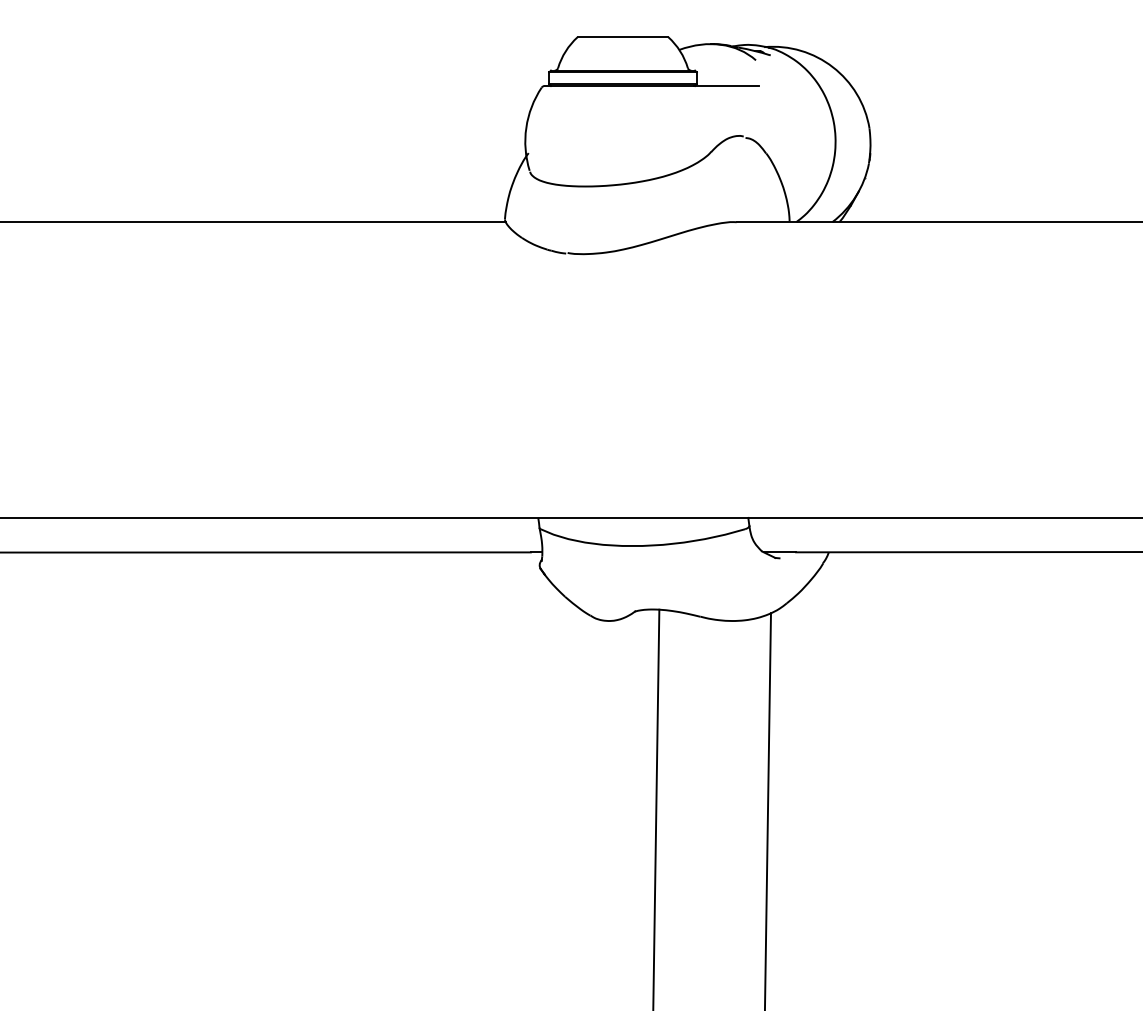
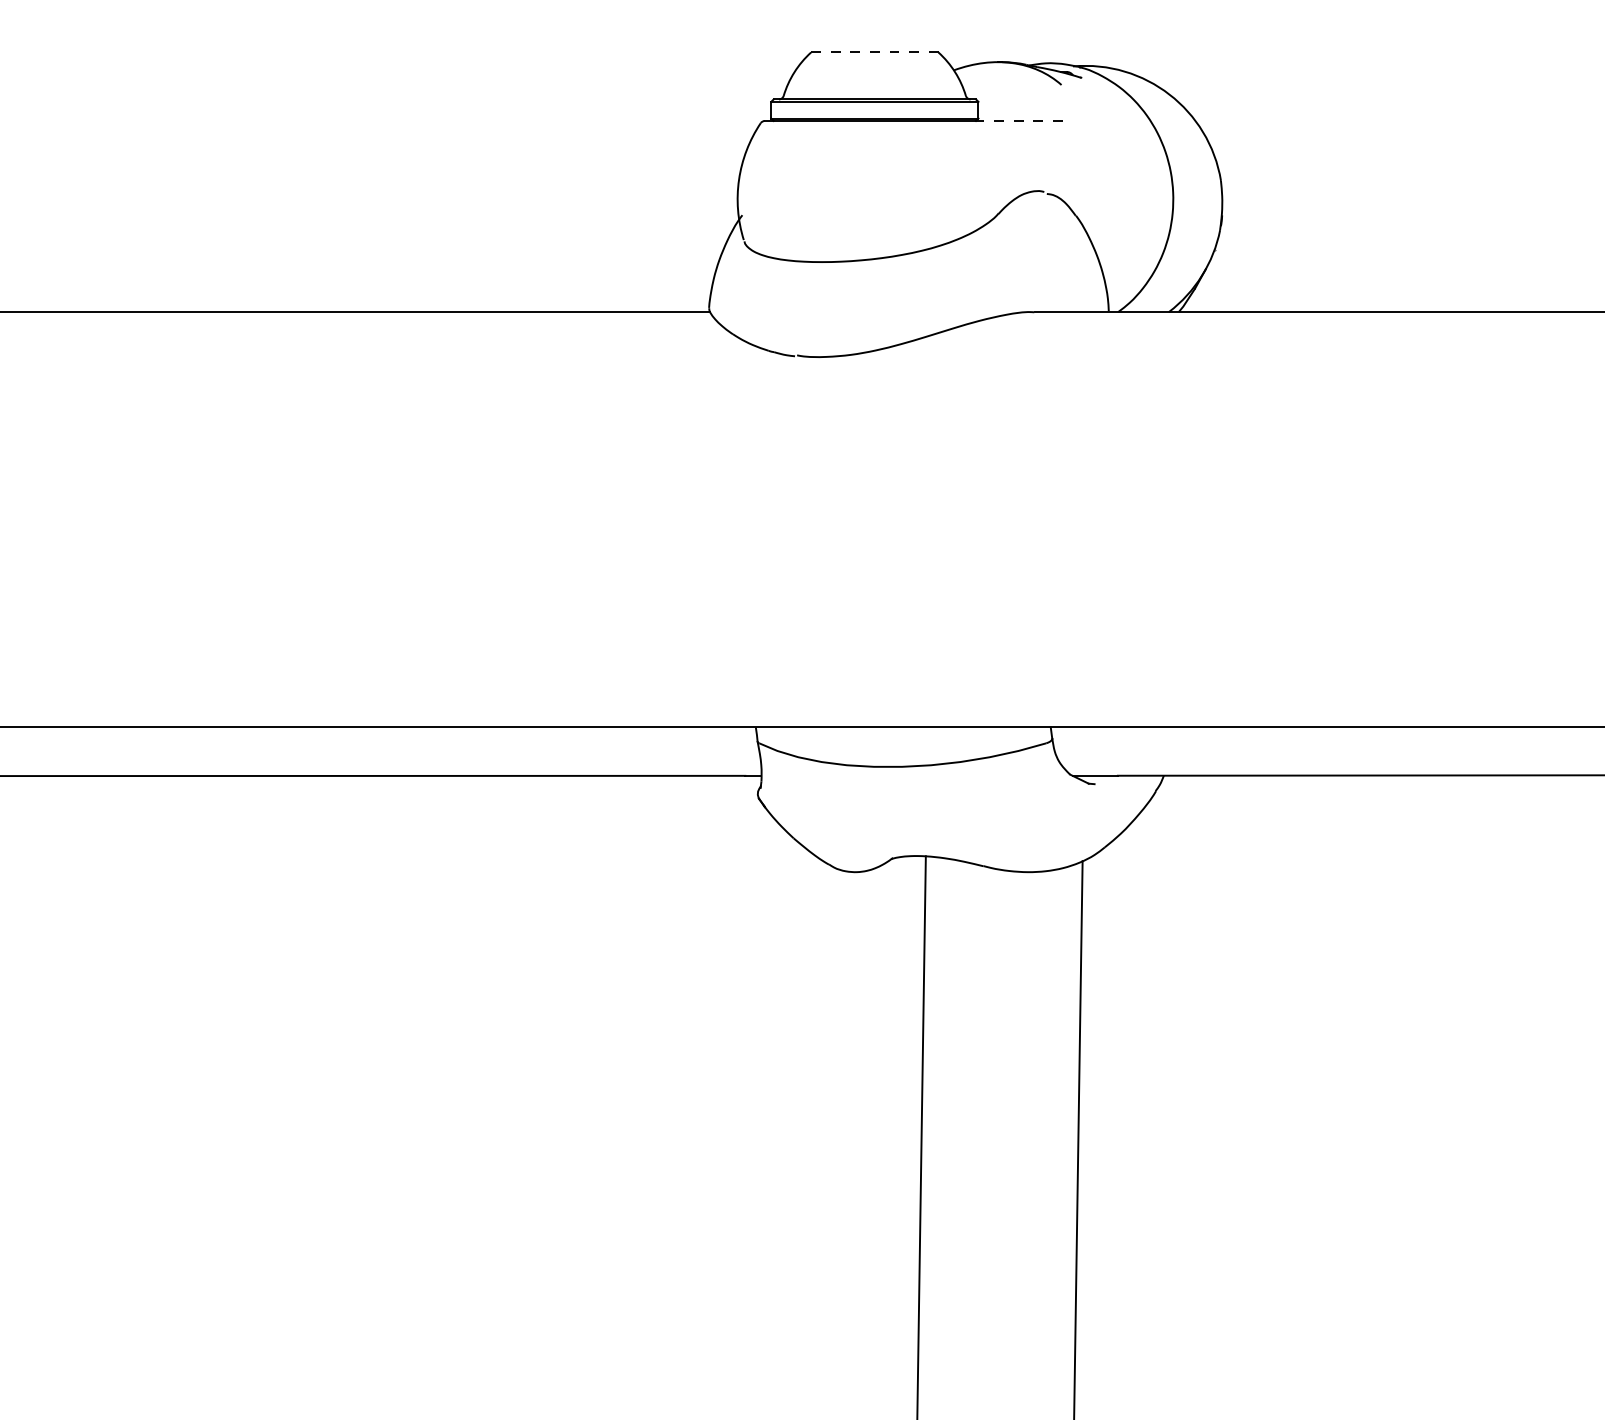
line: (622, 37) -> (874, 52), solid -> dashed
line: (726, 85) -> (1020, 120), solid -> dashed

